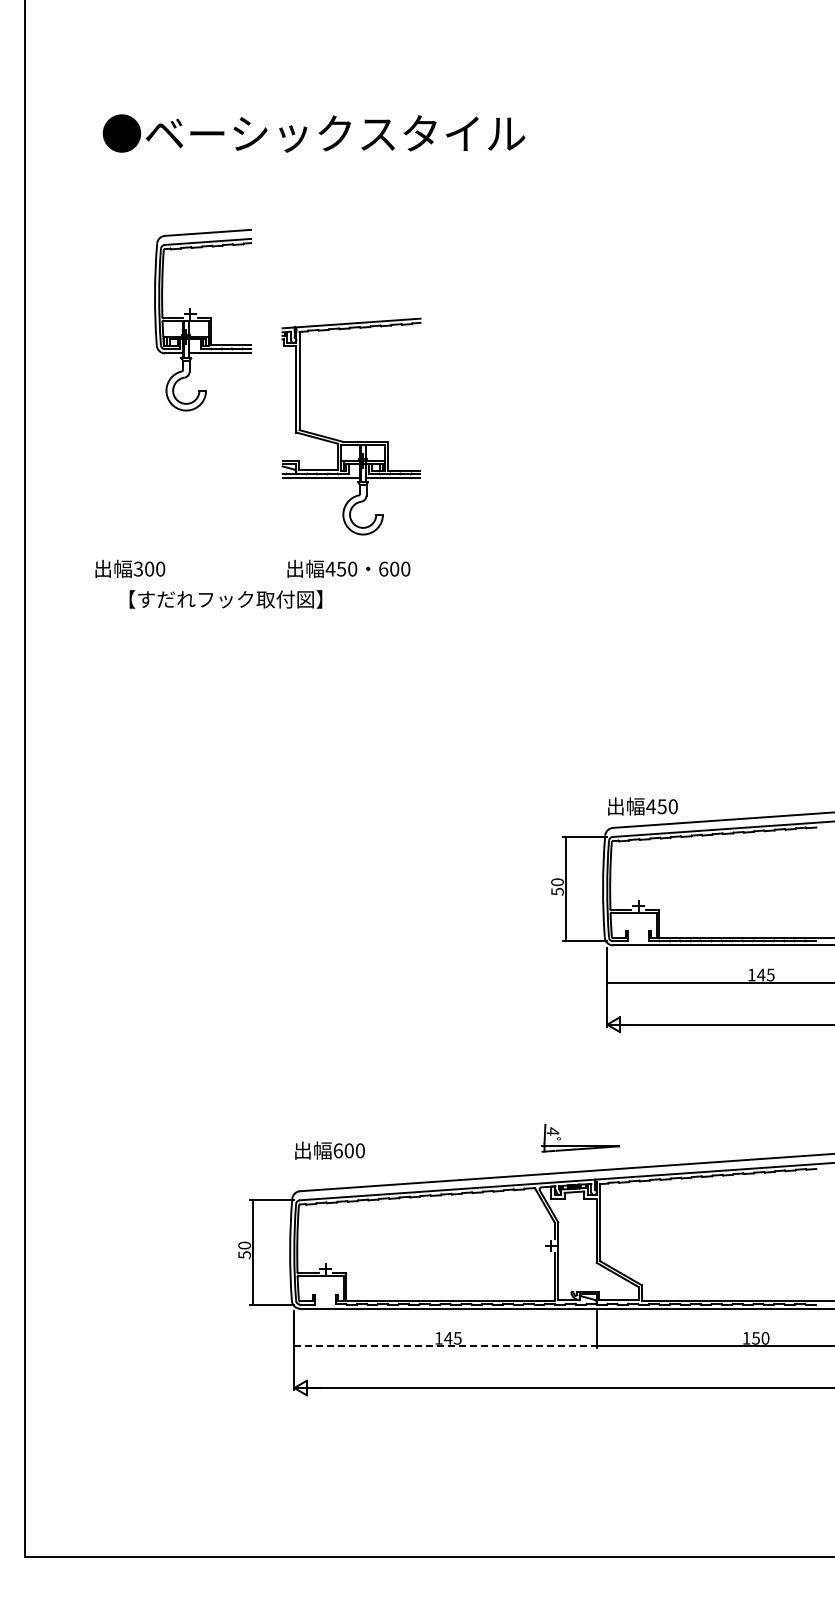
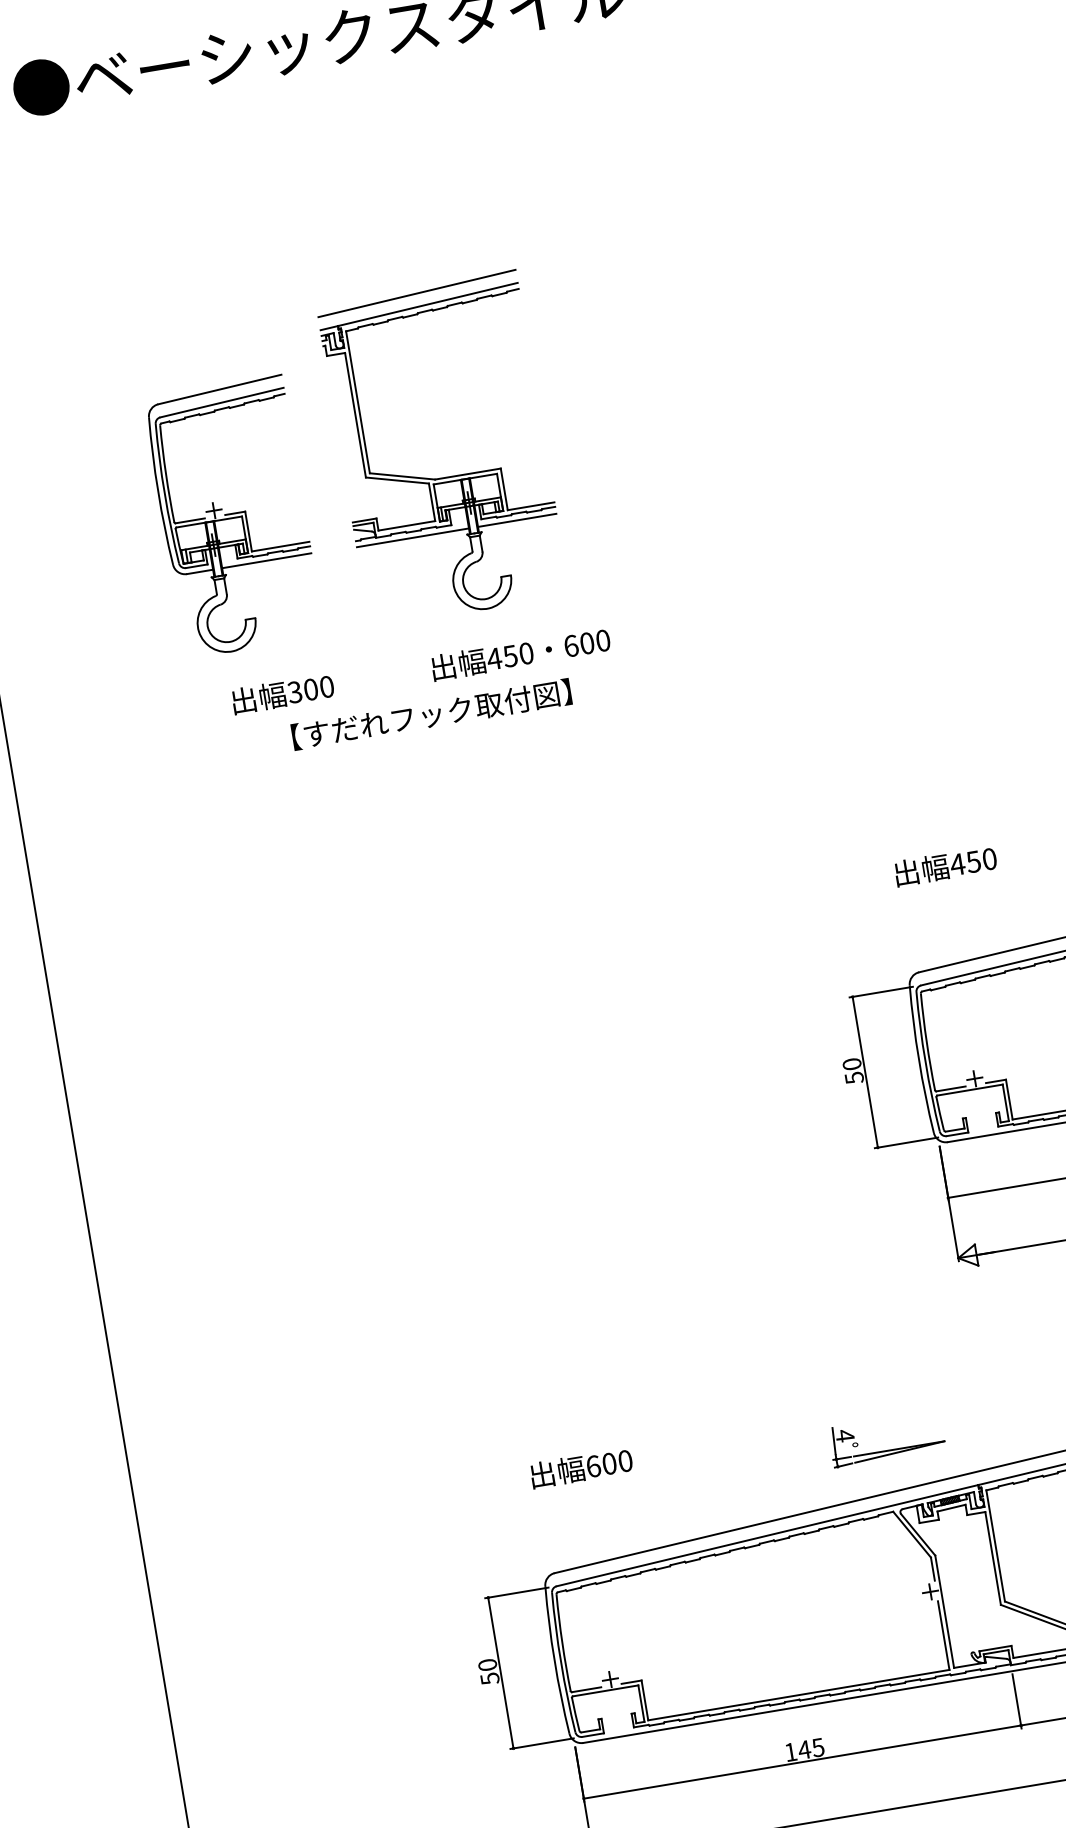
line: (351, 314) -> (416, 293), added
part: (202, 320) -> (233, 517), moved
text: (130, 568) -> (283, 693), moved
text: (348, 568) -> (520, 653), moved
text: (225, 599) -> (430, 714), moved
text: (642, 806) -> (945, 866), moved
part: (580, 1145) -> (888, 1449), moved
text: (329, 1150) -> (580, 1468), moved
line: (446, 1346) -> (803, 1762), dashed -> solid

